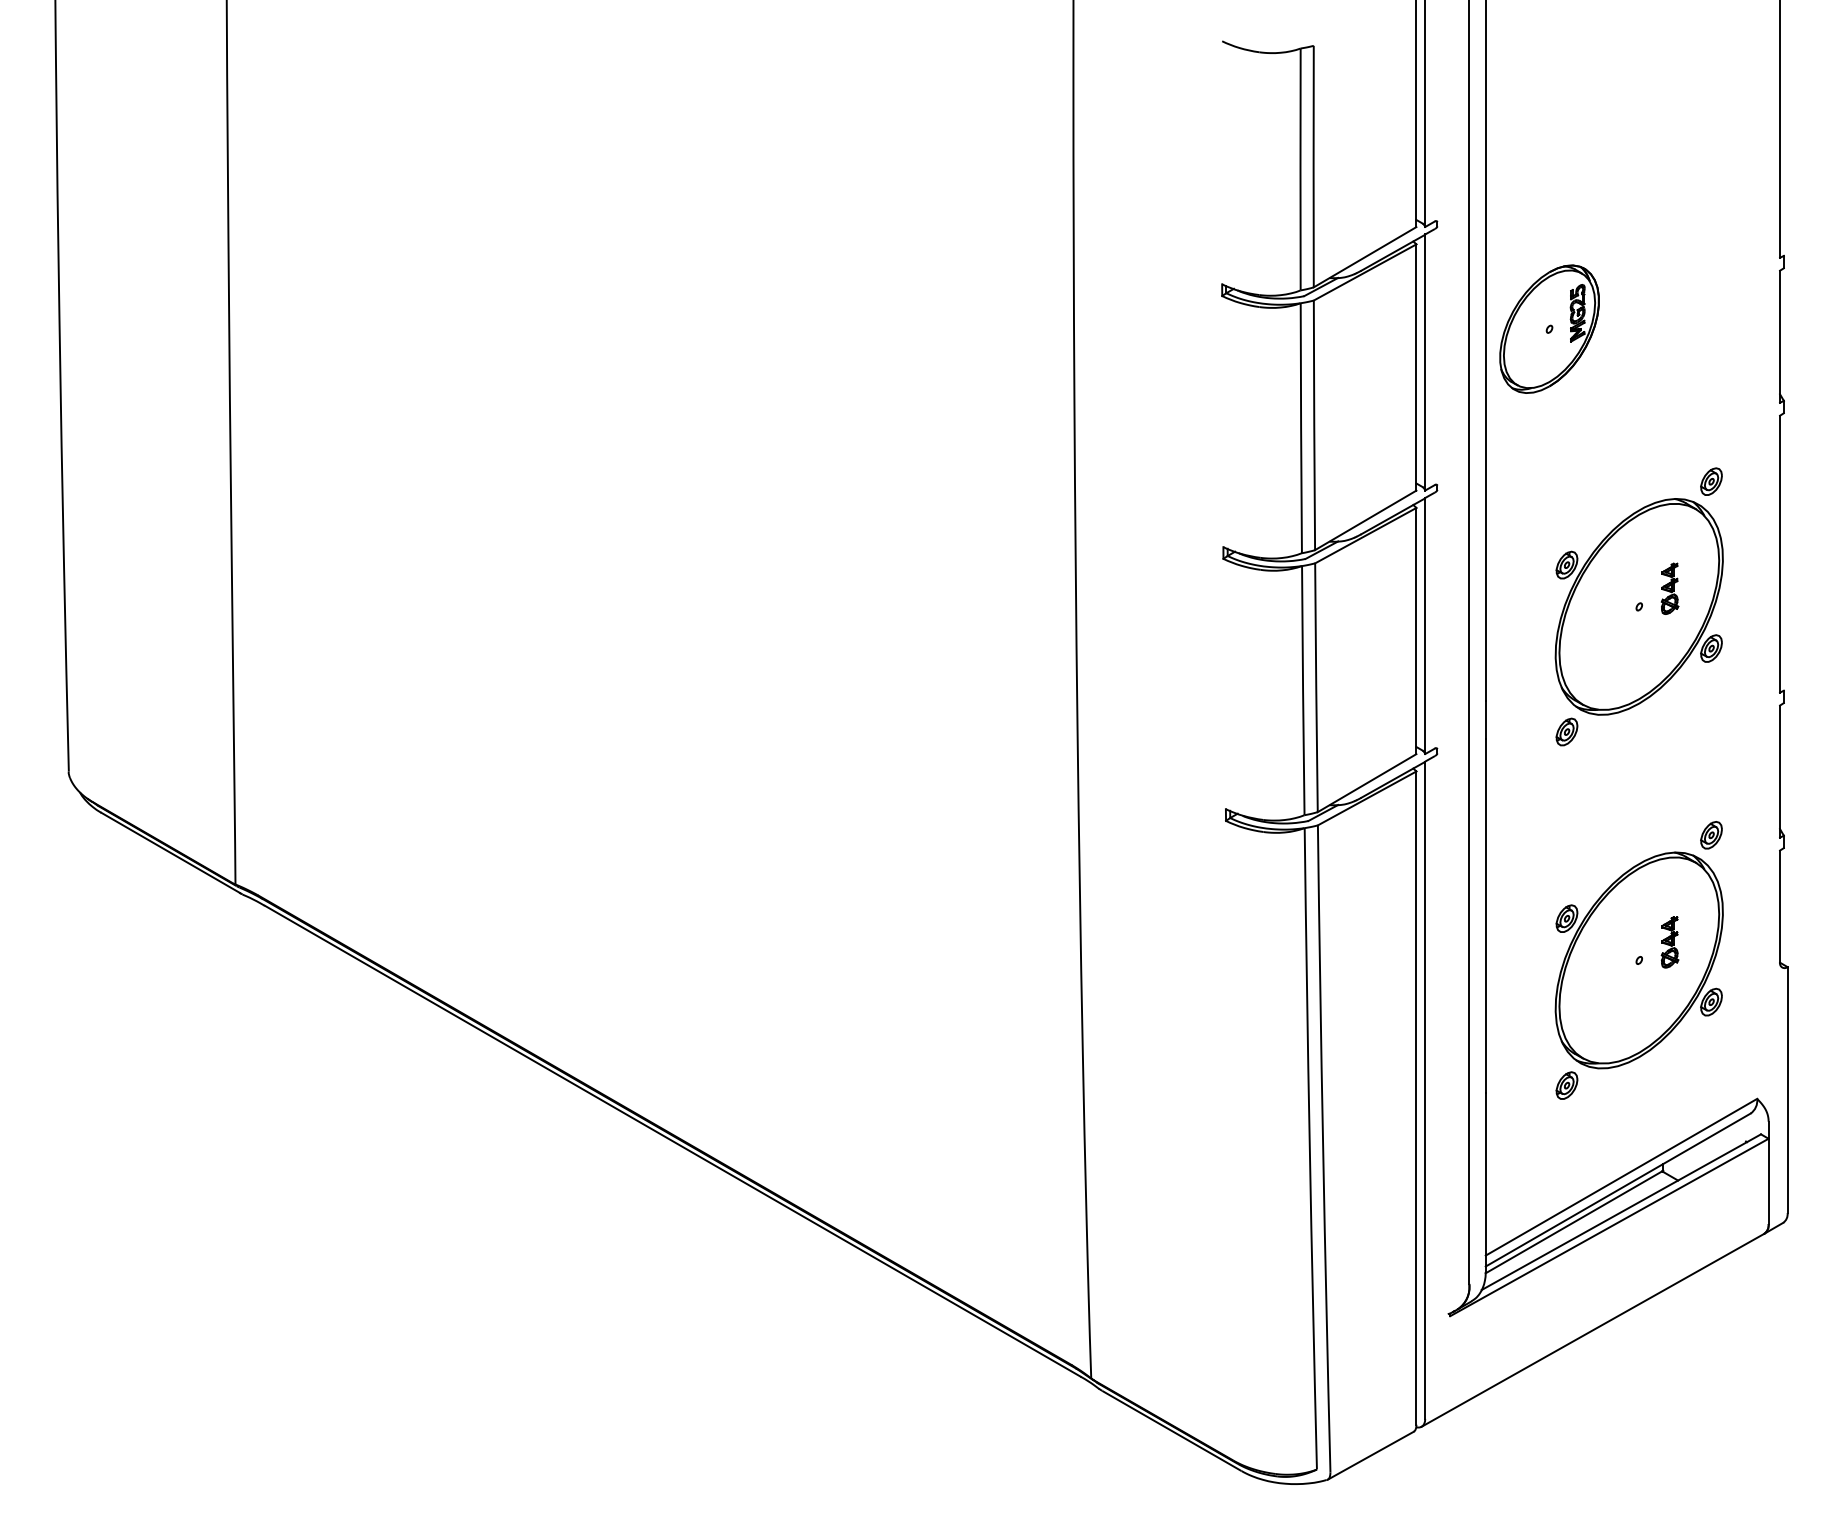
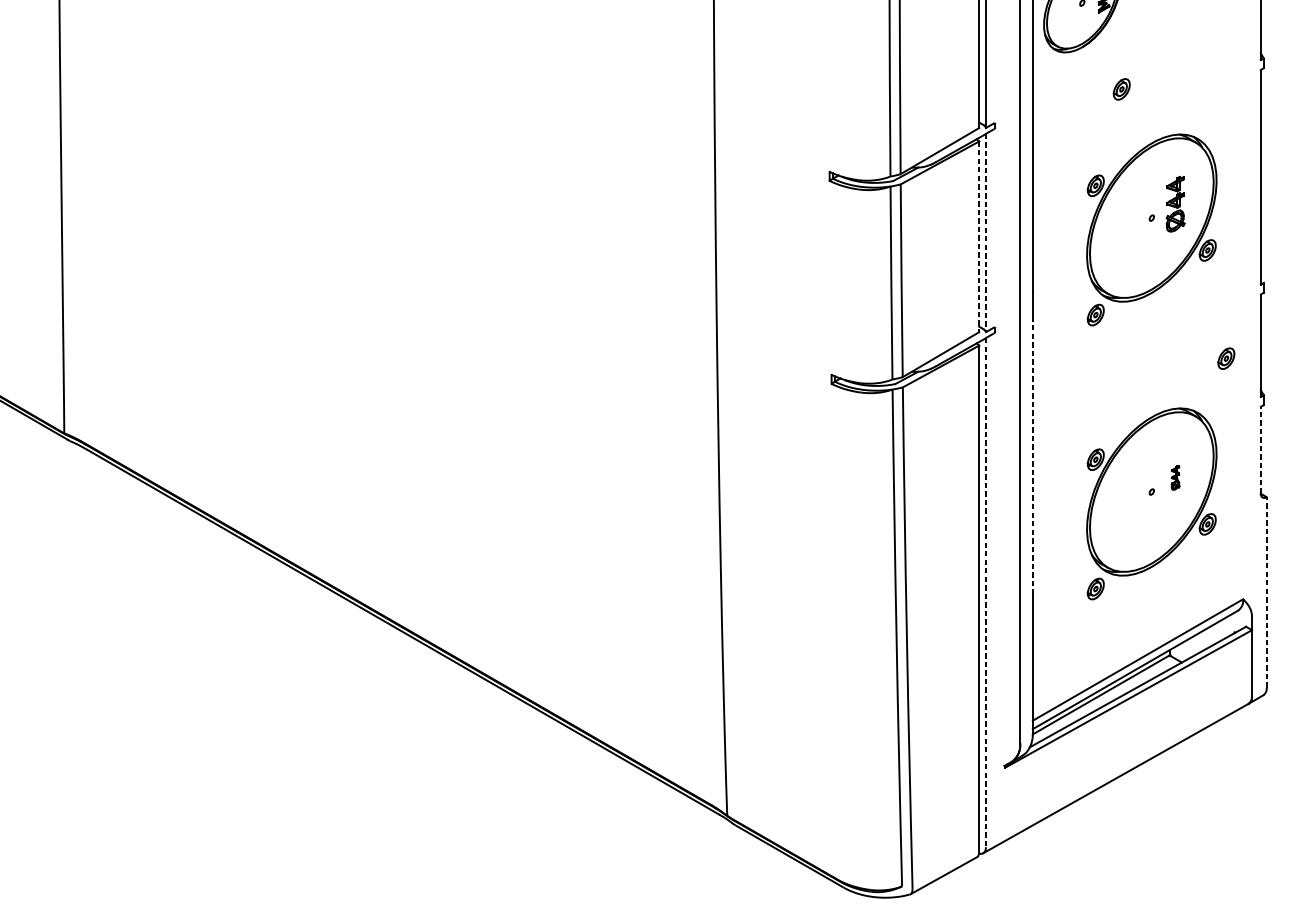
part: (1711, 481) -> (1121, 89), moved
part: (1669, 588) -> (1175, 203), size x1.4
line: (1425, 626) -> (986, 233), solid -> dashed
line: (1416, 631) -> (979, 237), solid -> dashed
part: (1711, 835) -> (1226, 358), moved
line: (1780, 906) -> (1261, 450), solid -> dashed
line: (1485, 916) -> (1032, 457), solid -> dashed
part: (1669, 942) -> (1175, 478), size x0.6
line: (1425, 1090) -> (986, 592), solid -> dashed
line: (1787, 1090) -> (1266, 592), solid -> dashed

